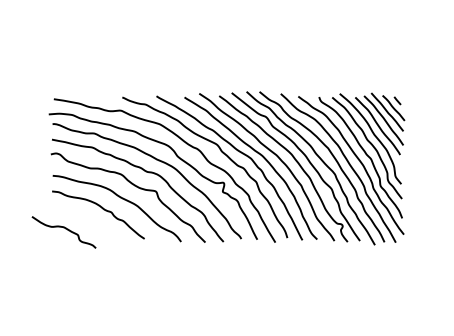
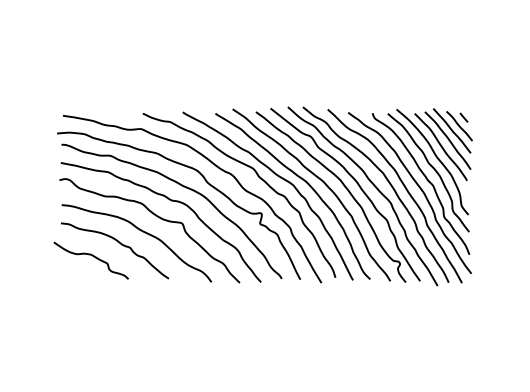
curve: (65, 229) -> (92, 257), moved

